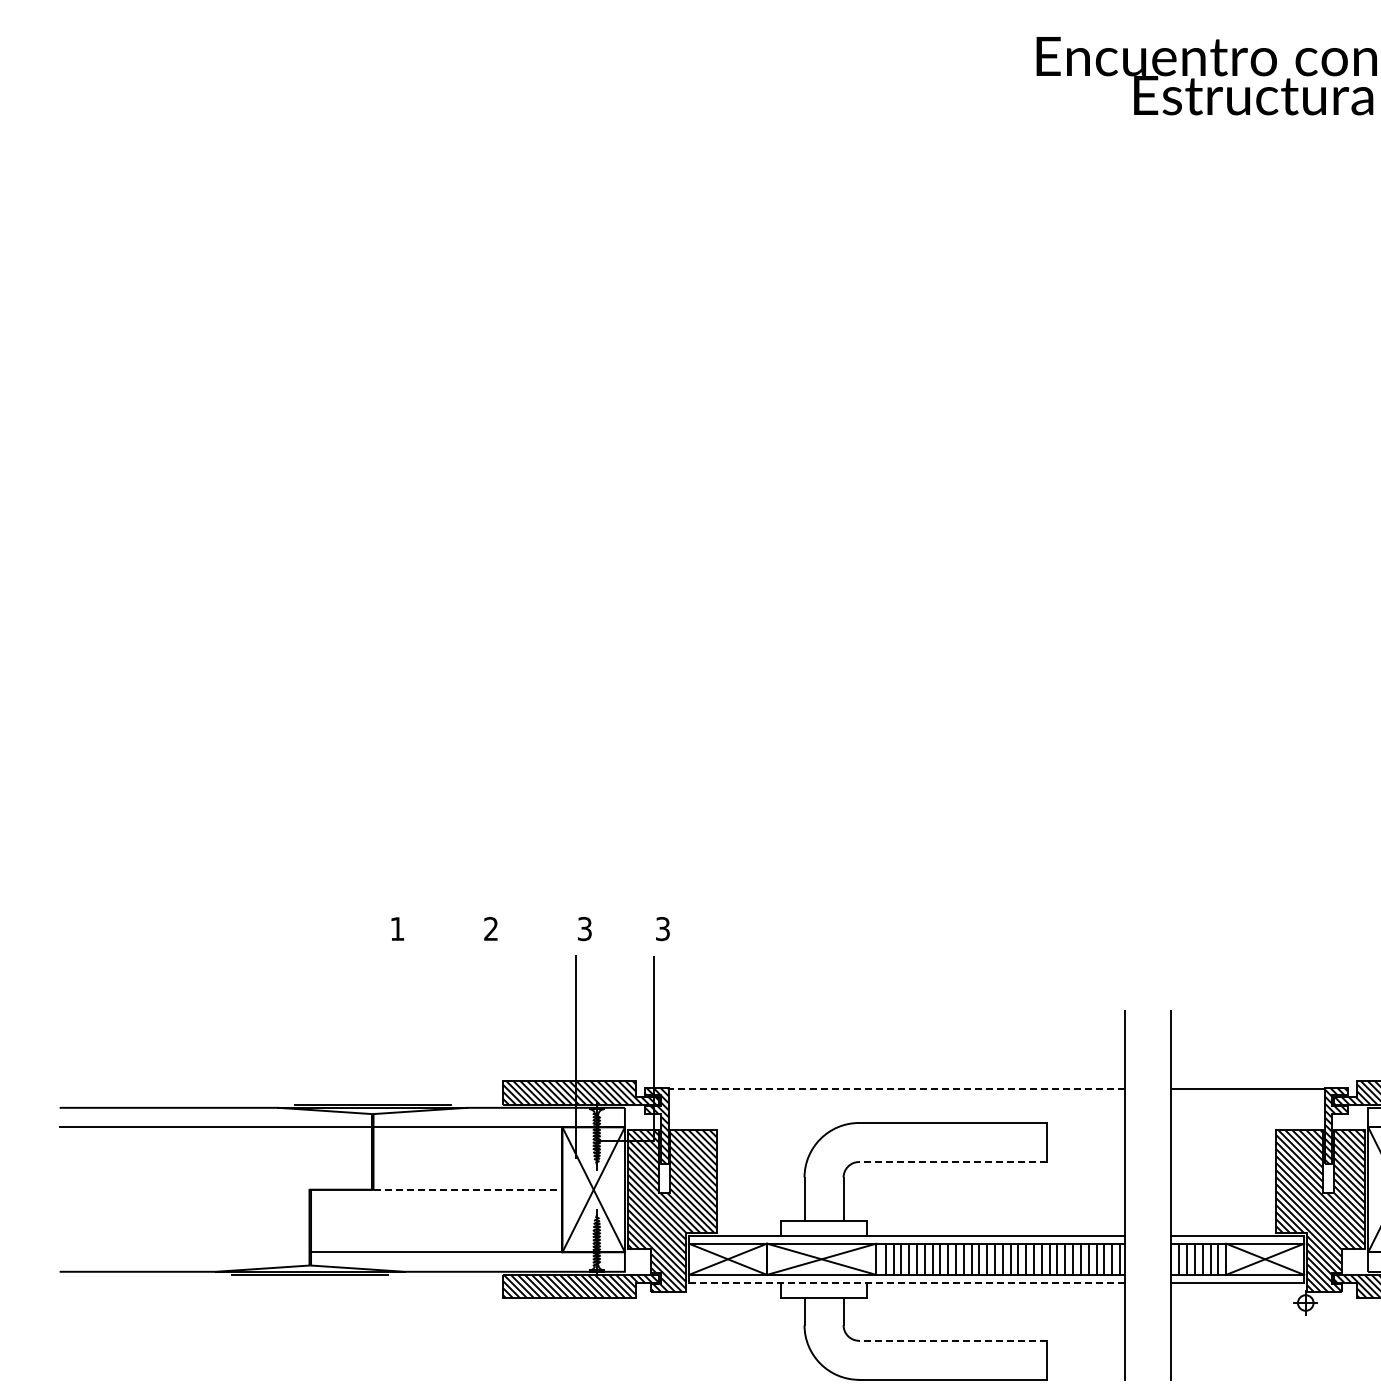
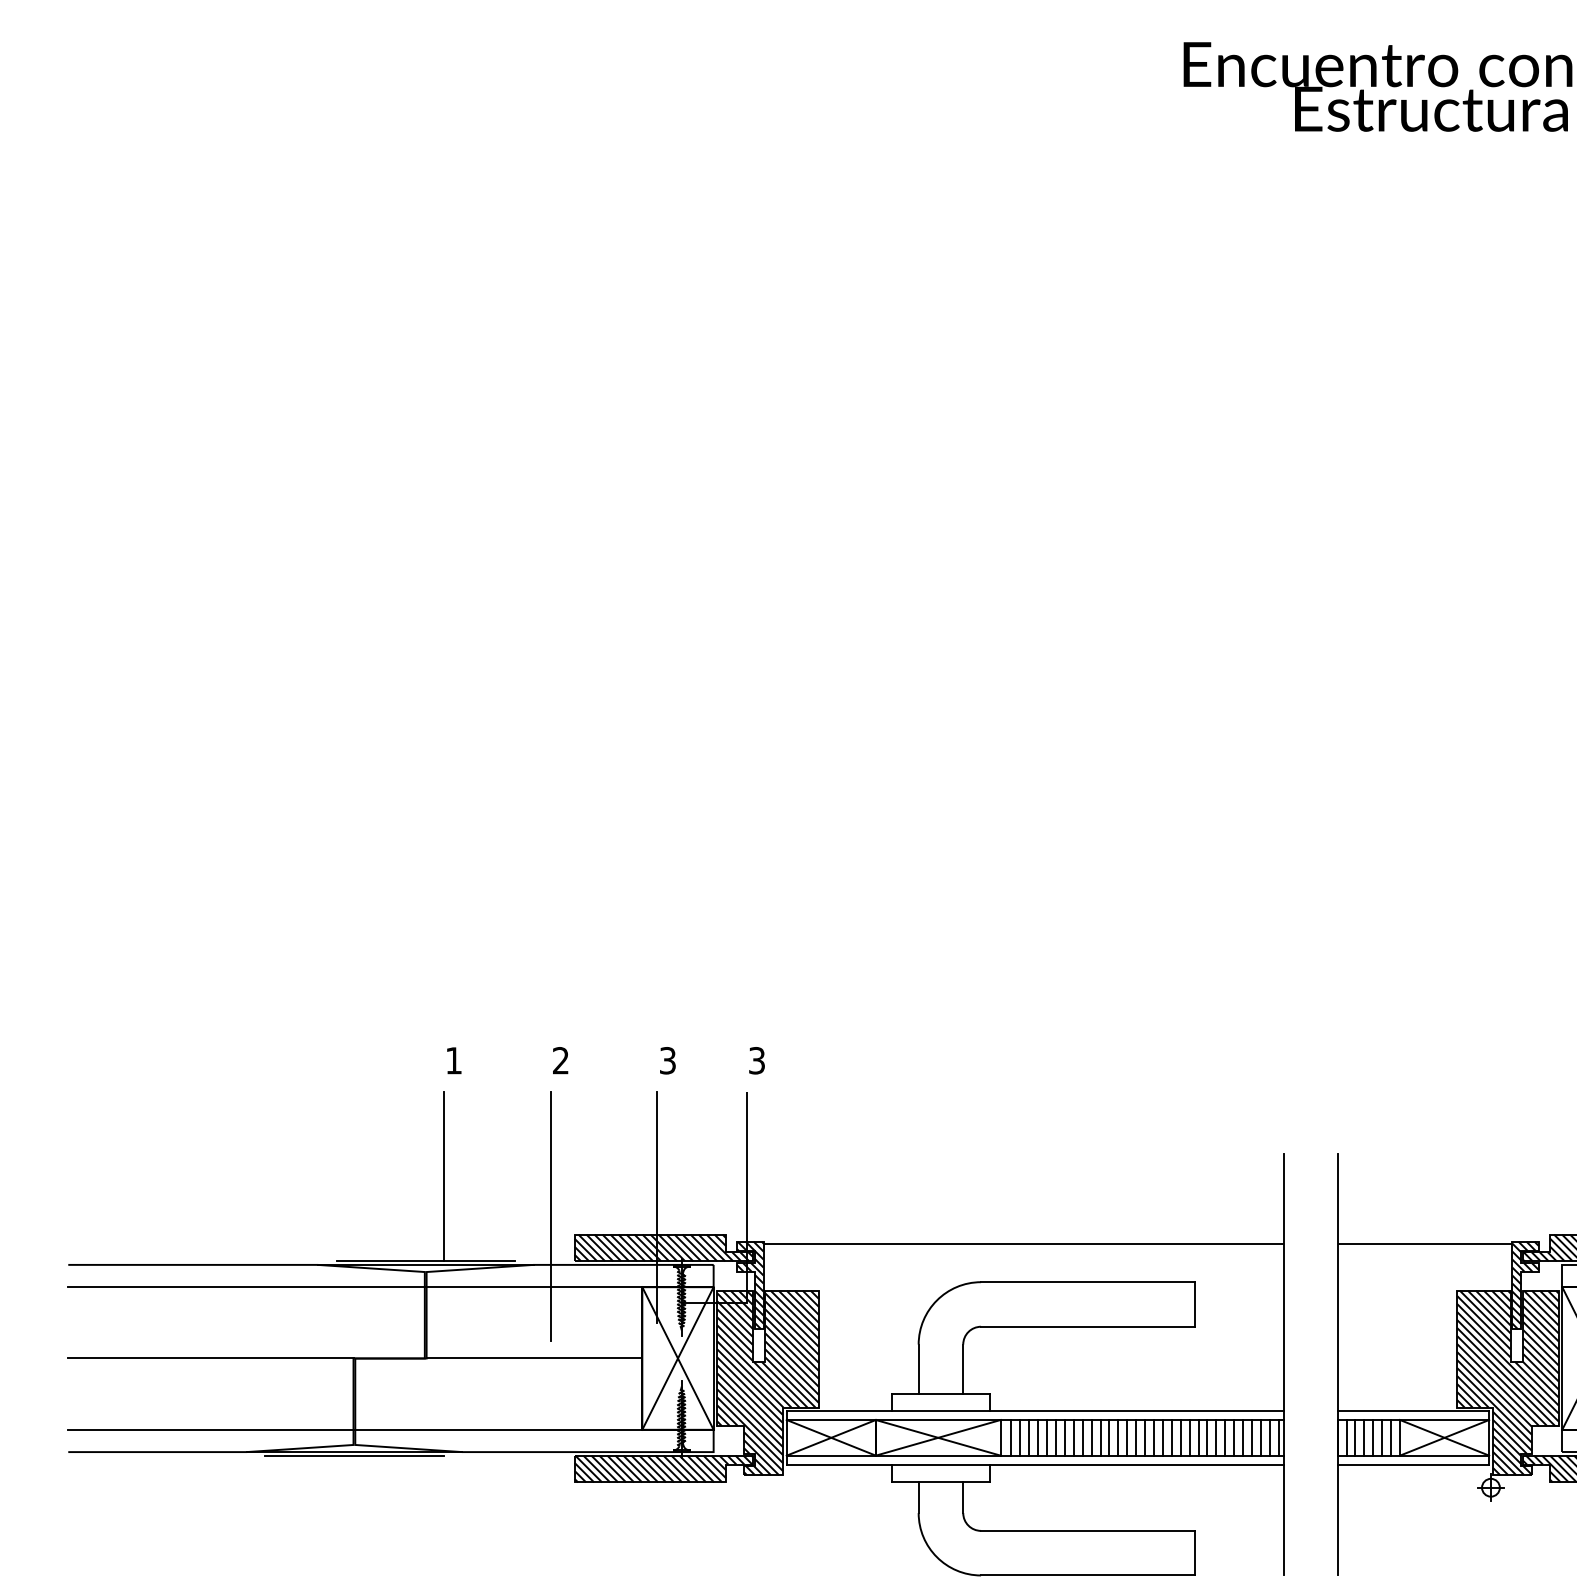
line: (388, 1030) -> (443, 1176), added
line: (482, 1065) -> (551, 1216), added
line: (896, 1089) -> (1023, 1243), dashed -> solid
line: (952, 1162) -> (1087, 1327), dashed -> solid
line: (184, 1189) -> (210, 1358), added
line: (468, 1189) -> (535, 1358), dashed -> solid
line: (184, 1252) -> (210, 1430), added
line: (906, 1282) -> (1035, 1464), dashed -> solid
line: (952, 1340) -> (1087, 1530), dashed -> solid

